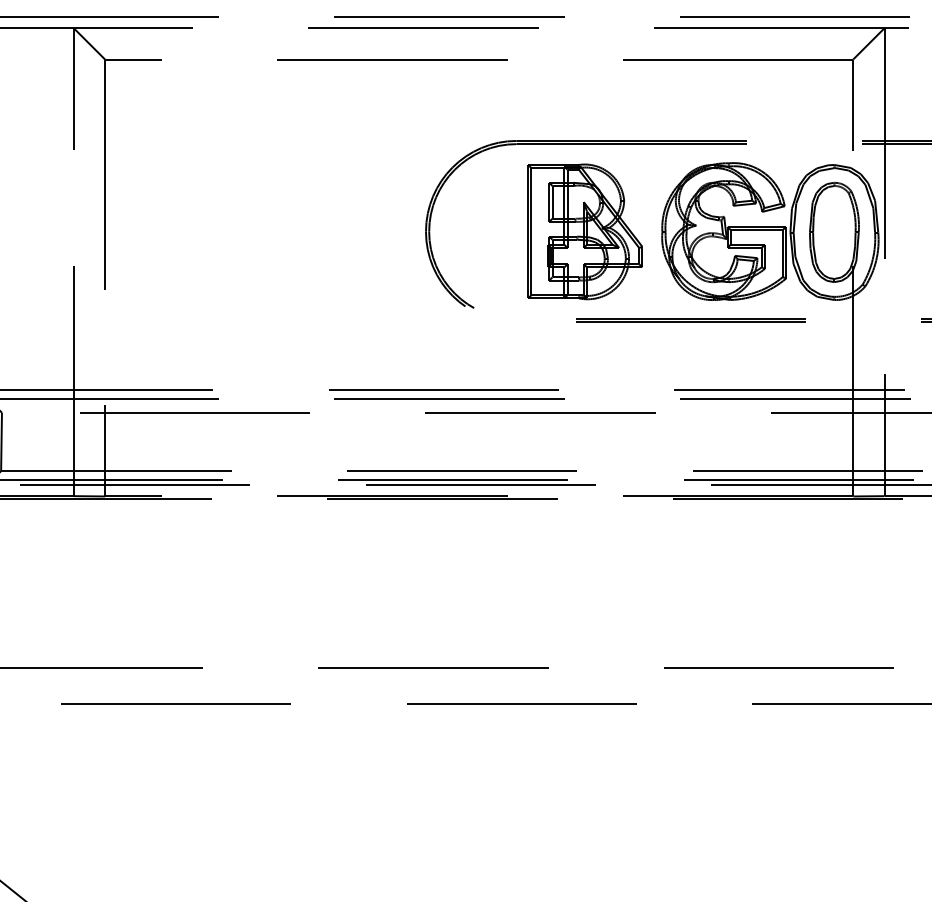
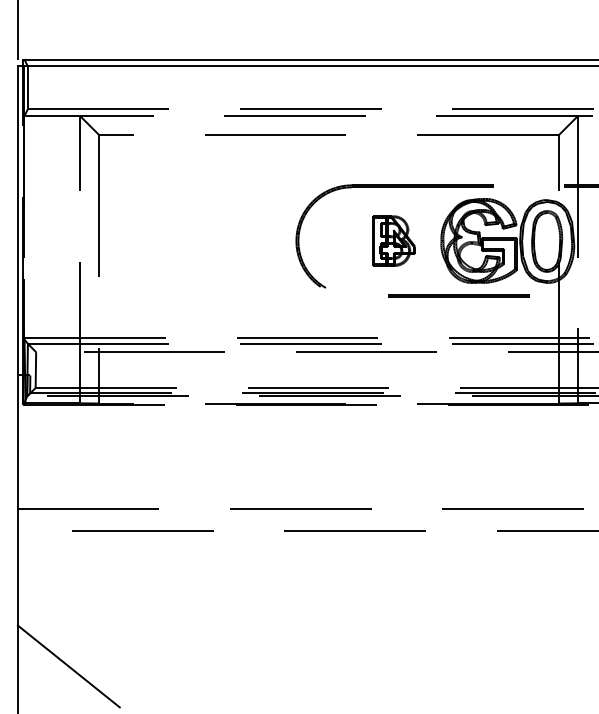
part: (584, 230) -> (393, 240), size x0.6

